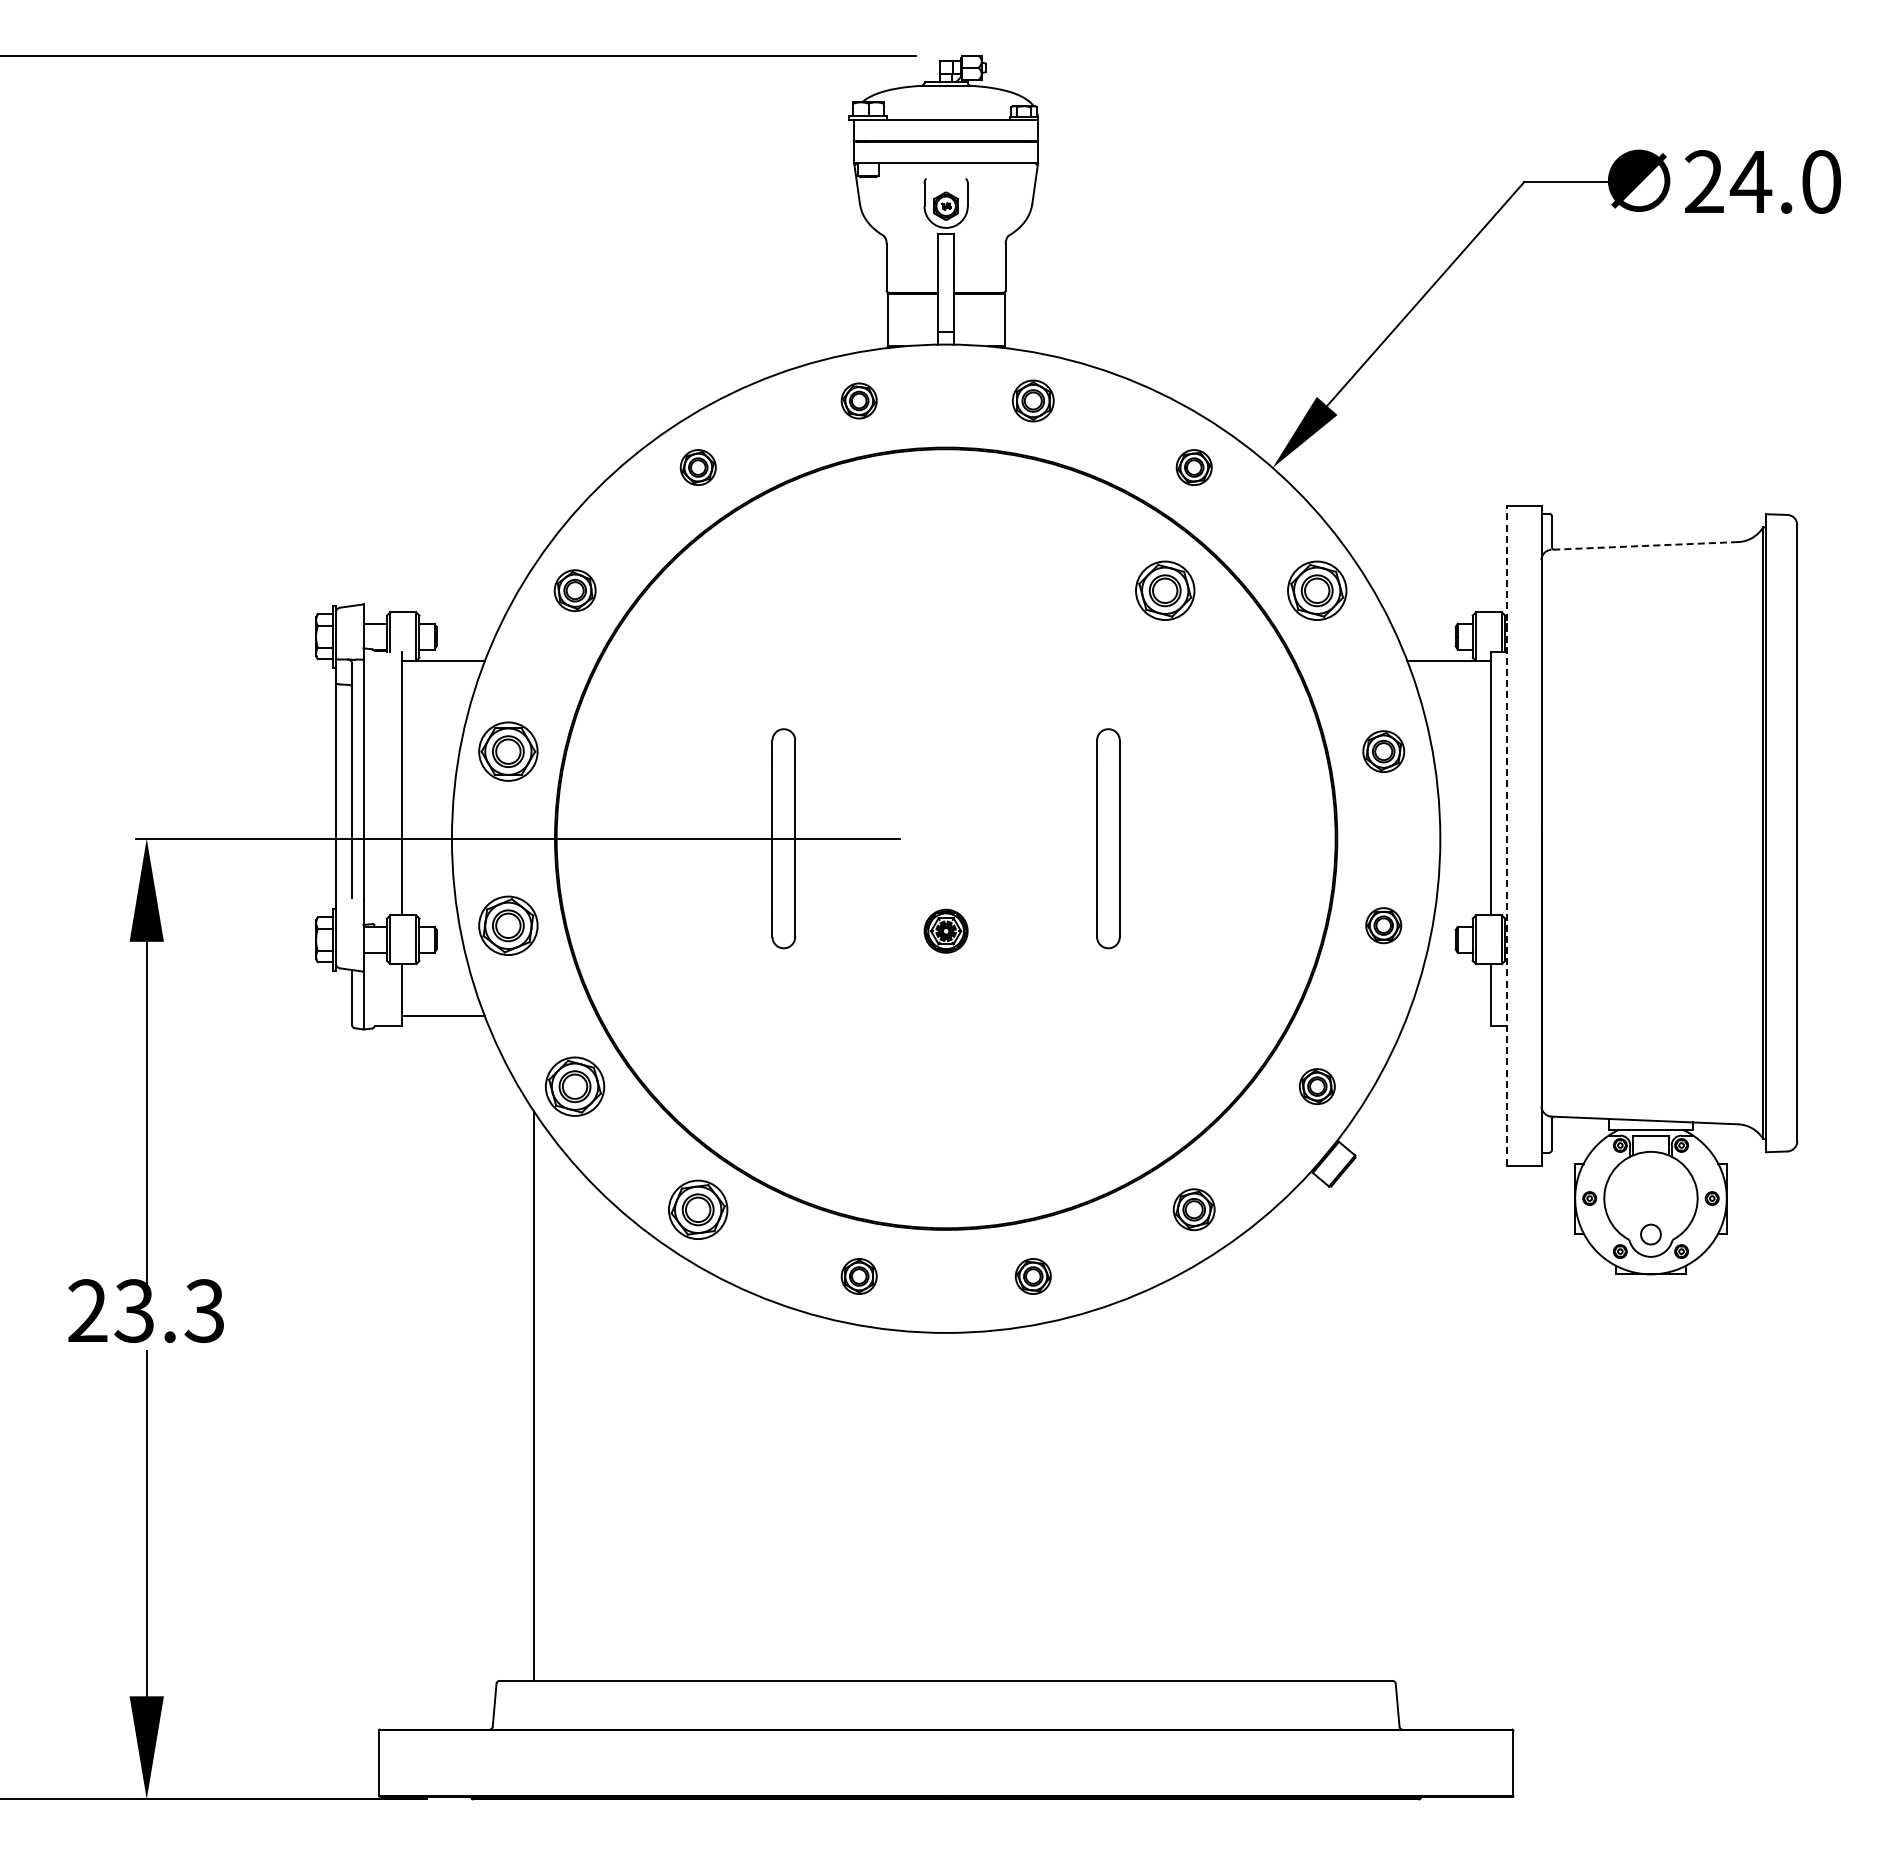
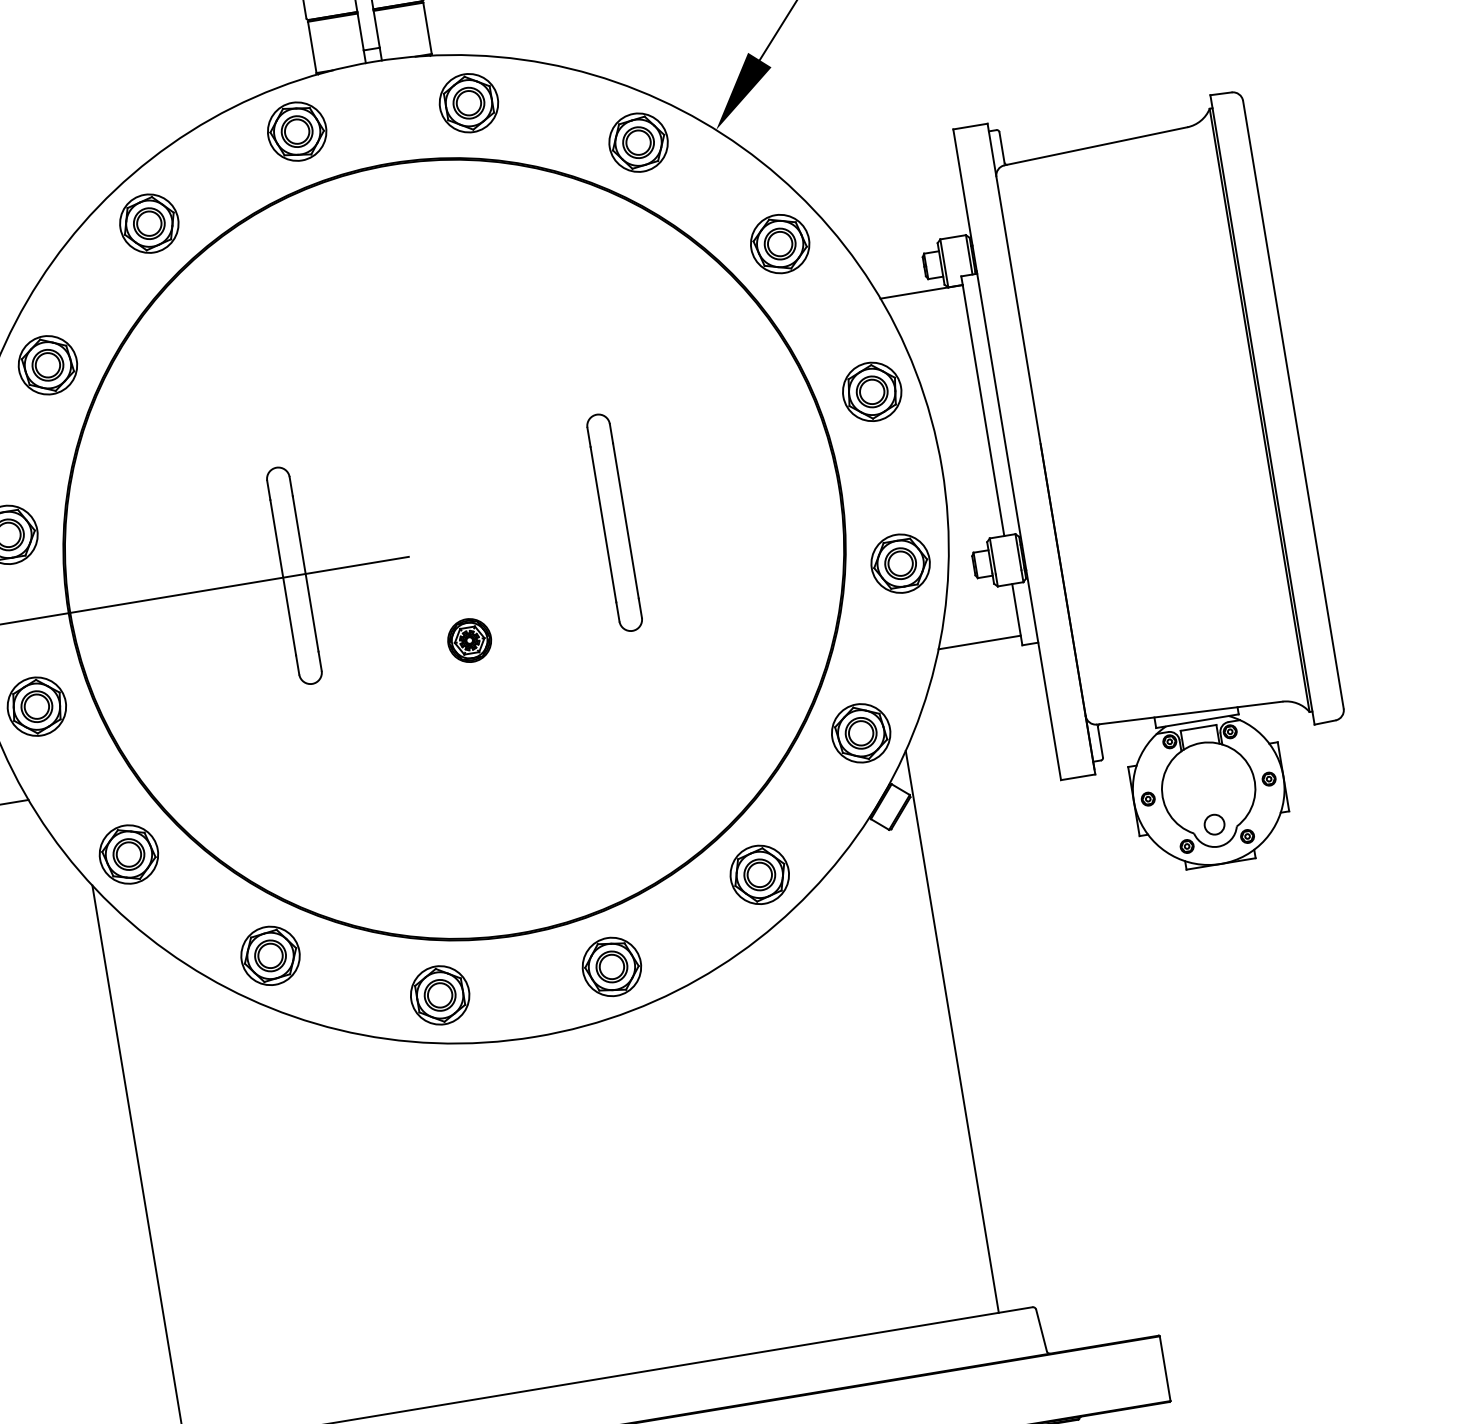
part: (859, 400) -> (297, 131), size x1.67
part: (1033, 400) -> (469, 102), size x1.43
part: (698, 467) -> (149, 223), size x1.67
part: (1194, 467) -> (638, 142), size x1.67
line: (1644, 545) -> (1095, 145), dashed -> solid
part: (575, 590) -> (48, 364), size x1.43
part: (1165, 590) -> (630, 268), removed
part: (1383, 751) -> (871, 391), size x1.43
line: (1506, 835) -> (1006, 454), dashed -> solid
part: (1383, 925) -> (900, 563), size x1.67
line: (1448, 1016) -> (979, 642), added
part: (1317, 1086) -> (861, 733), size x1.67
part: (1194, 1209) -> (760, 874), size x1.43
part: (859, 1276) -> (440, 995), size x1.67
part: (1033, 1276) -> (612, 966), size x1.67
line: (1358, 1395) -> (952, 1031), added

